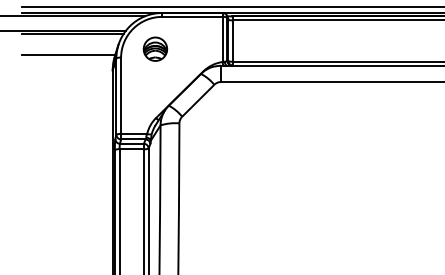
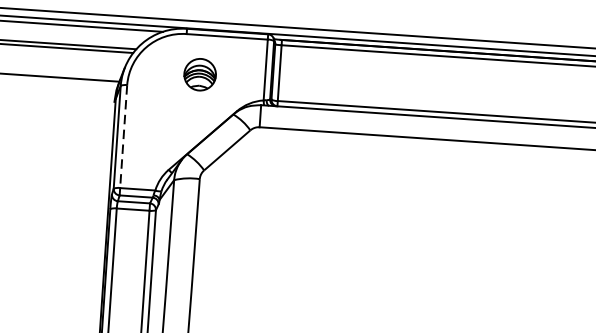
part: (155, 48) -> (200, 73), moved
line: (121, 96) -> (124, 137), solid -> dashed

